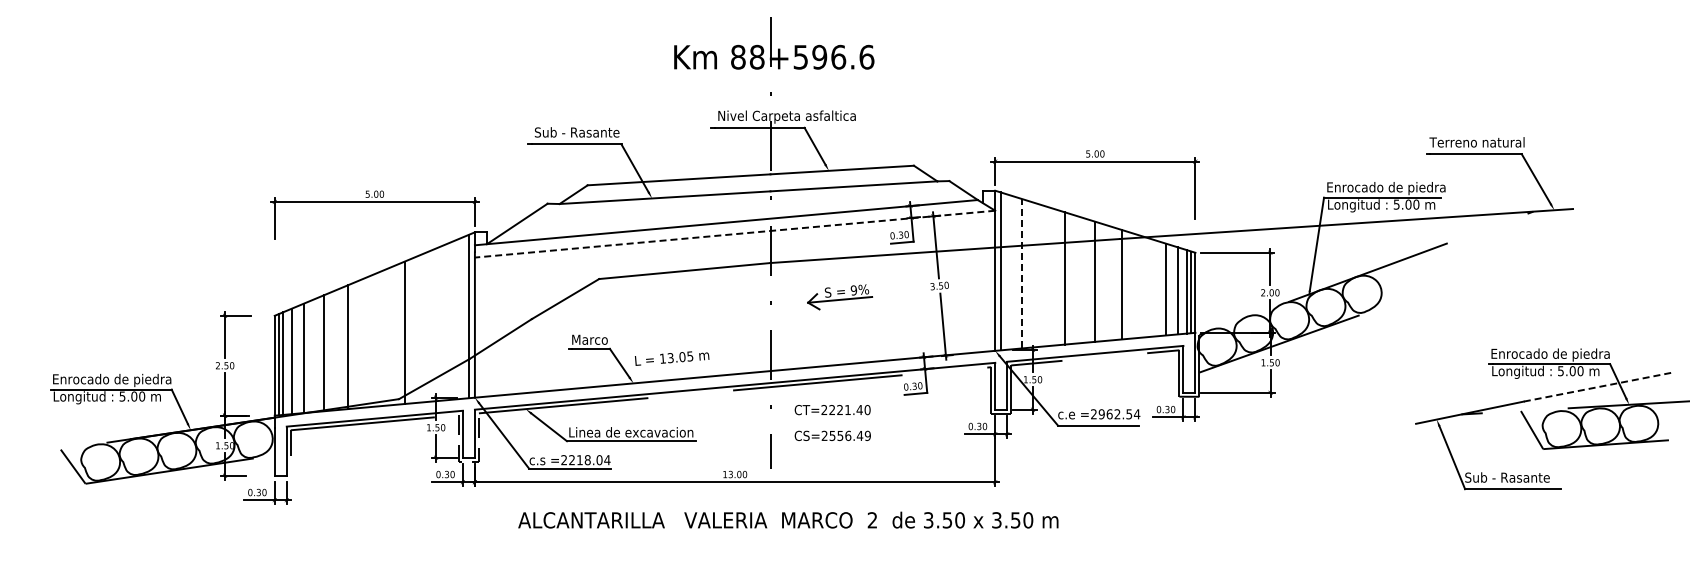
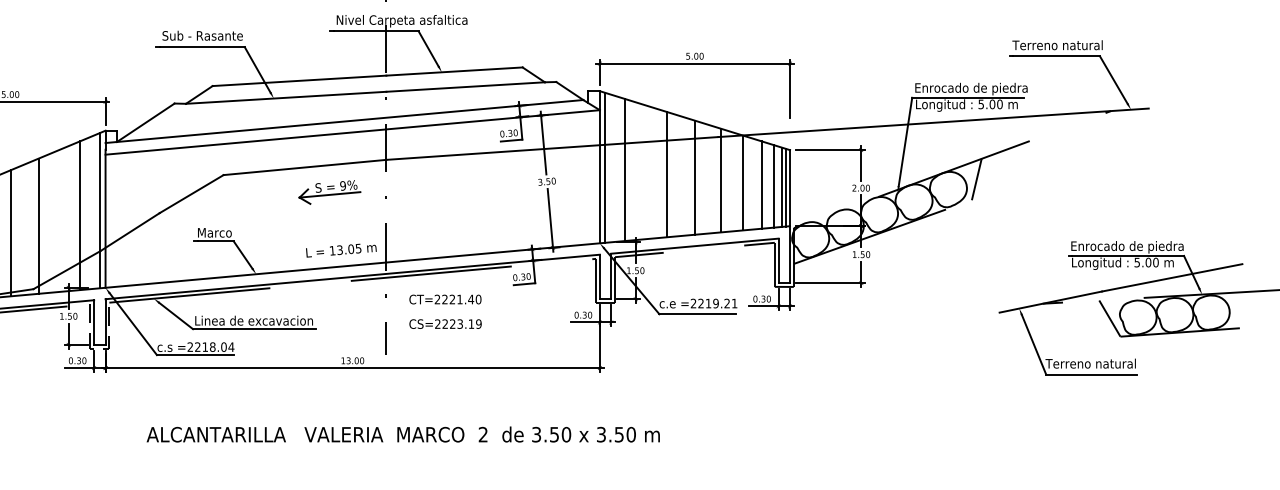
line: (734, 234) -> (352, 132), dashed -> solid
line: (1021, 273) -> (624, 169), dashed -> solid
line: (1391, 283) -> (976, 179), added
line: (1146, 287) -> (743, 183), added
part: (840, 297) -> (330, 192), moved
line: (448, 321) -> (80, 215), added
line: (375, 339) -> (11, 232), added
text: (672, 358) -> (341, 250), moved
line: (1598, 387) -> (1172, 278), dashed -> solid
text: (1119, 414) -> (717, 303), =2962.54 -> =2219.21
text: (846, 435) -> (458, 323), CS=2556.49 -> CS=2223.19
text: (1511, 477) -> (1090, 363), Sub - Rasante -> Terreno natural
text: (788, 519) -> (403, 433), moved

